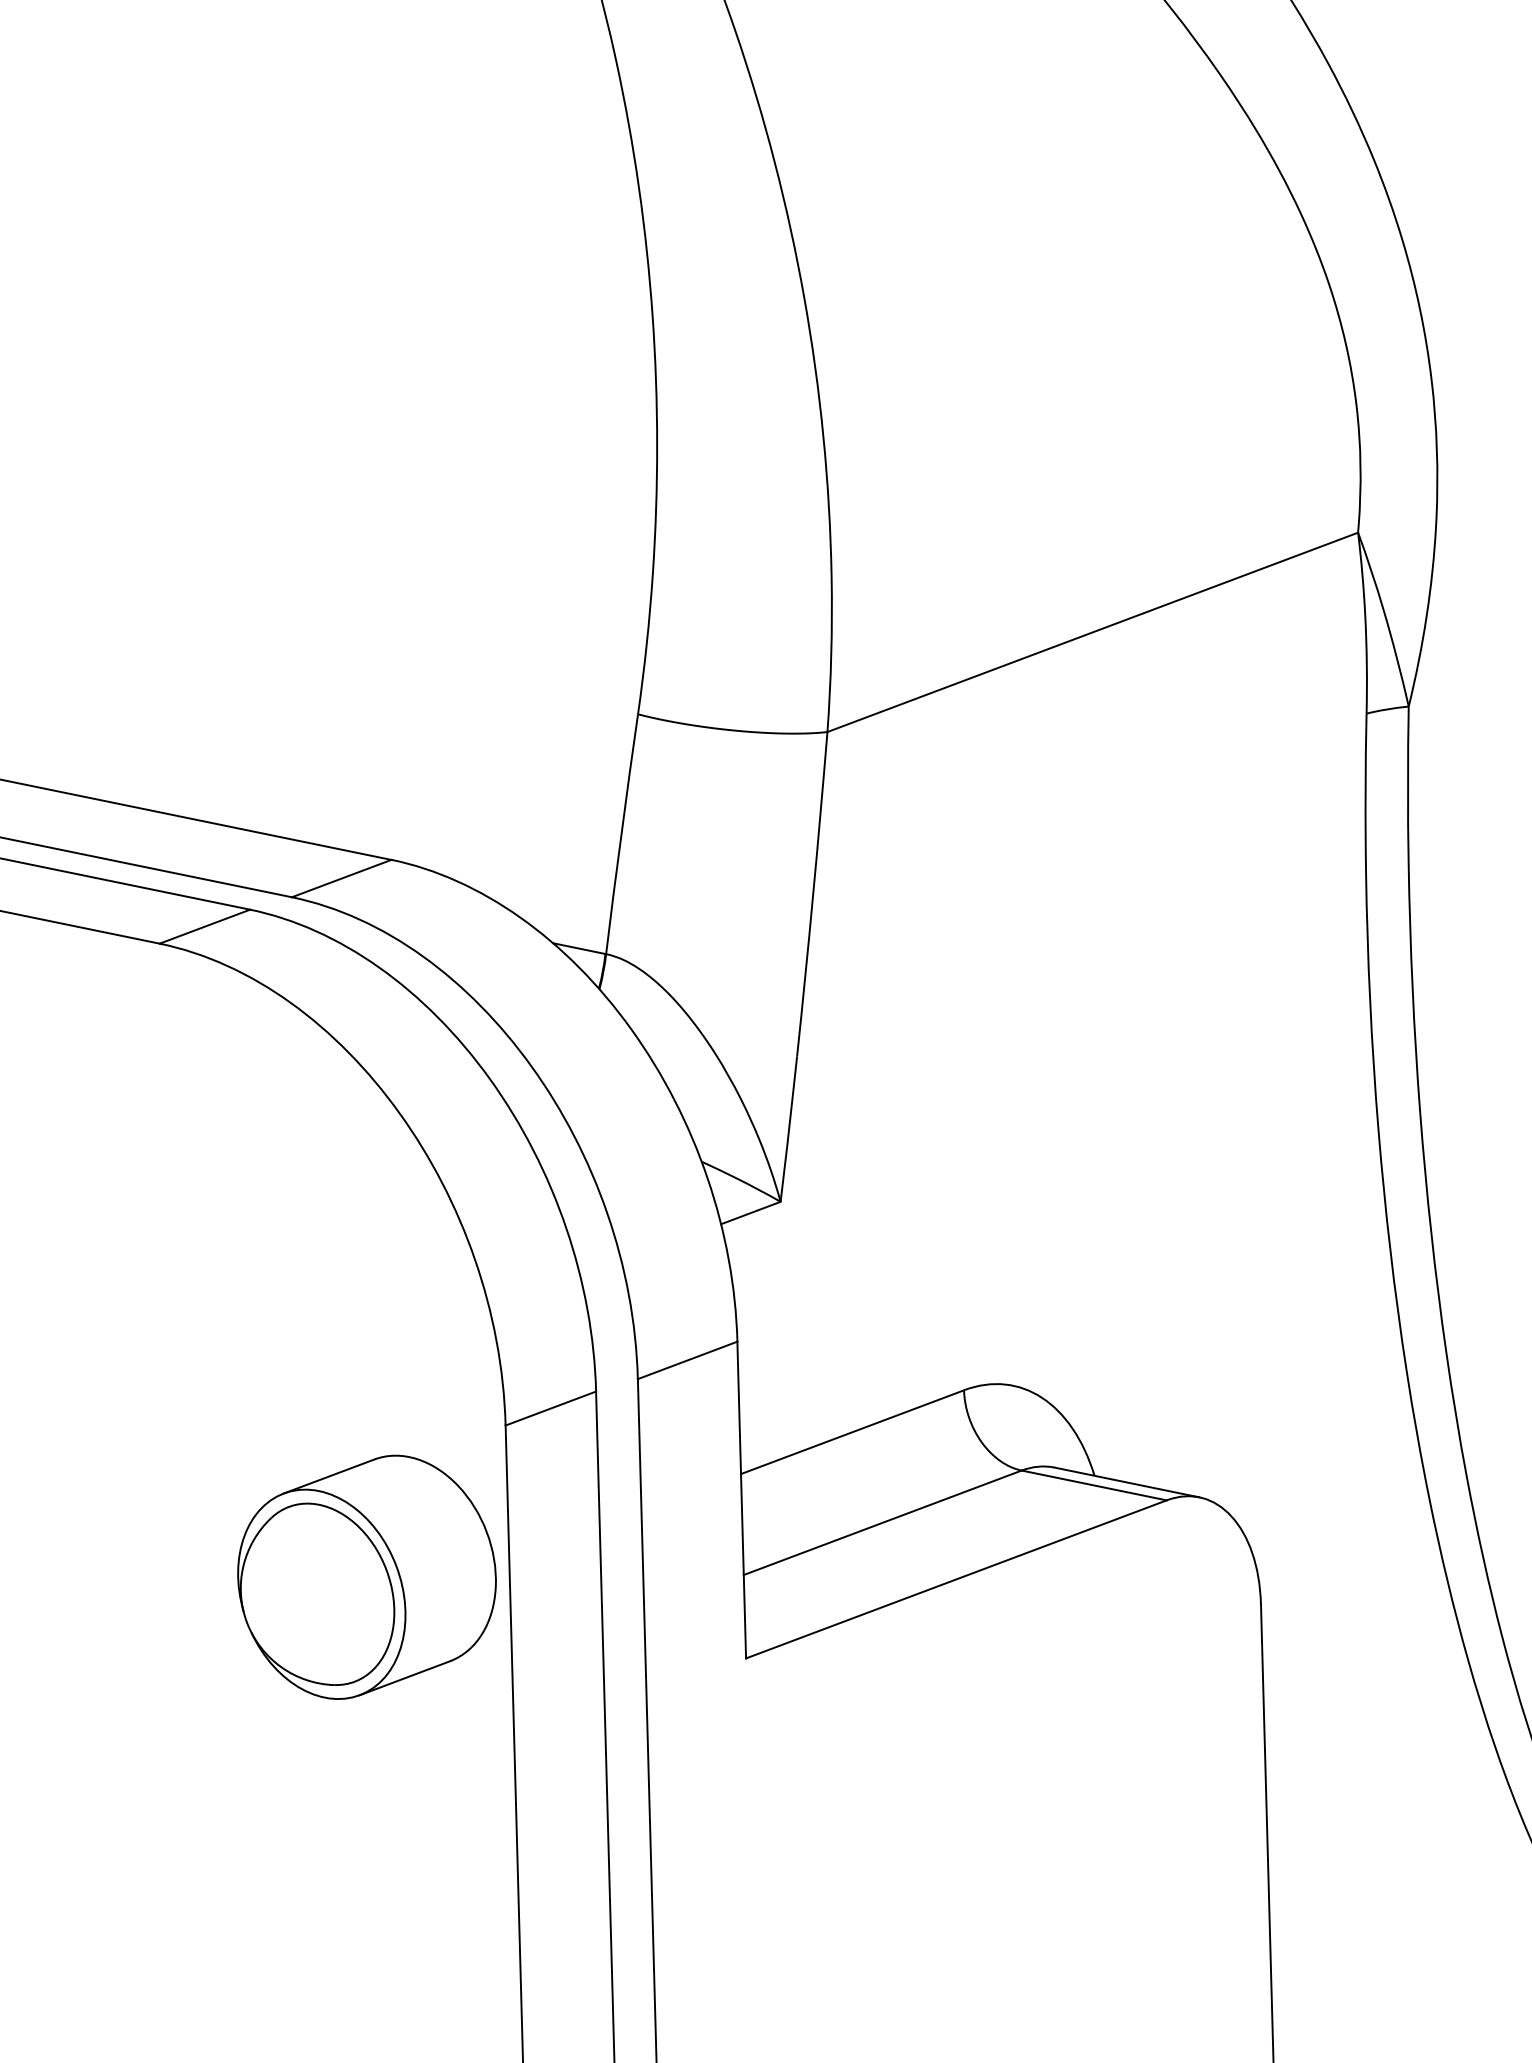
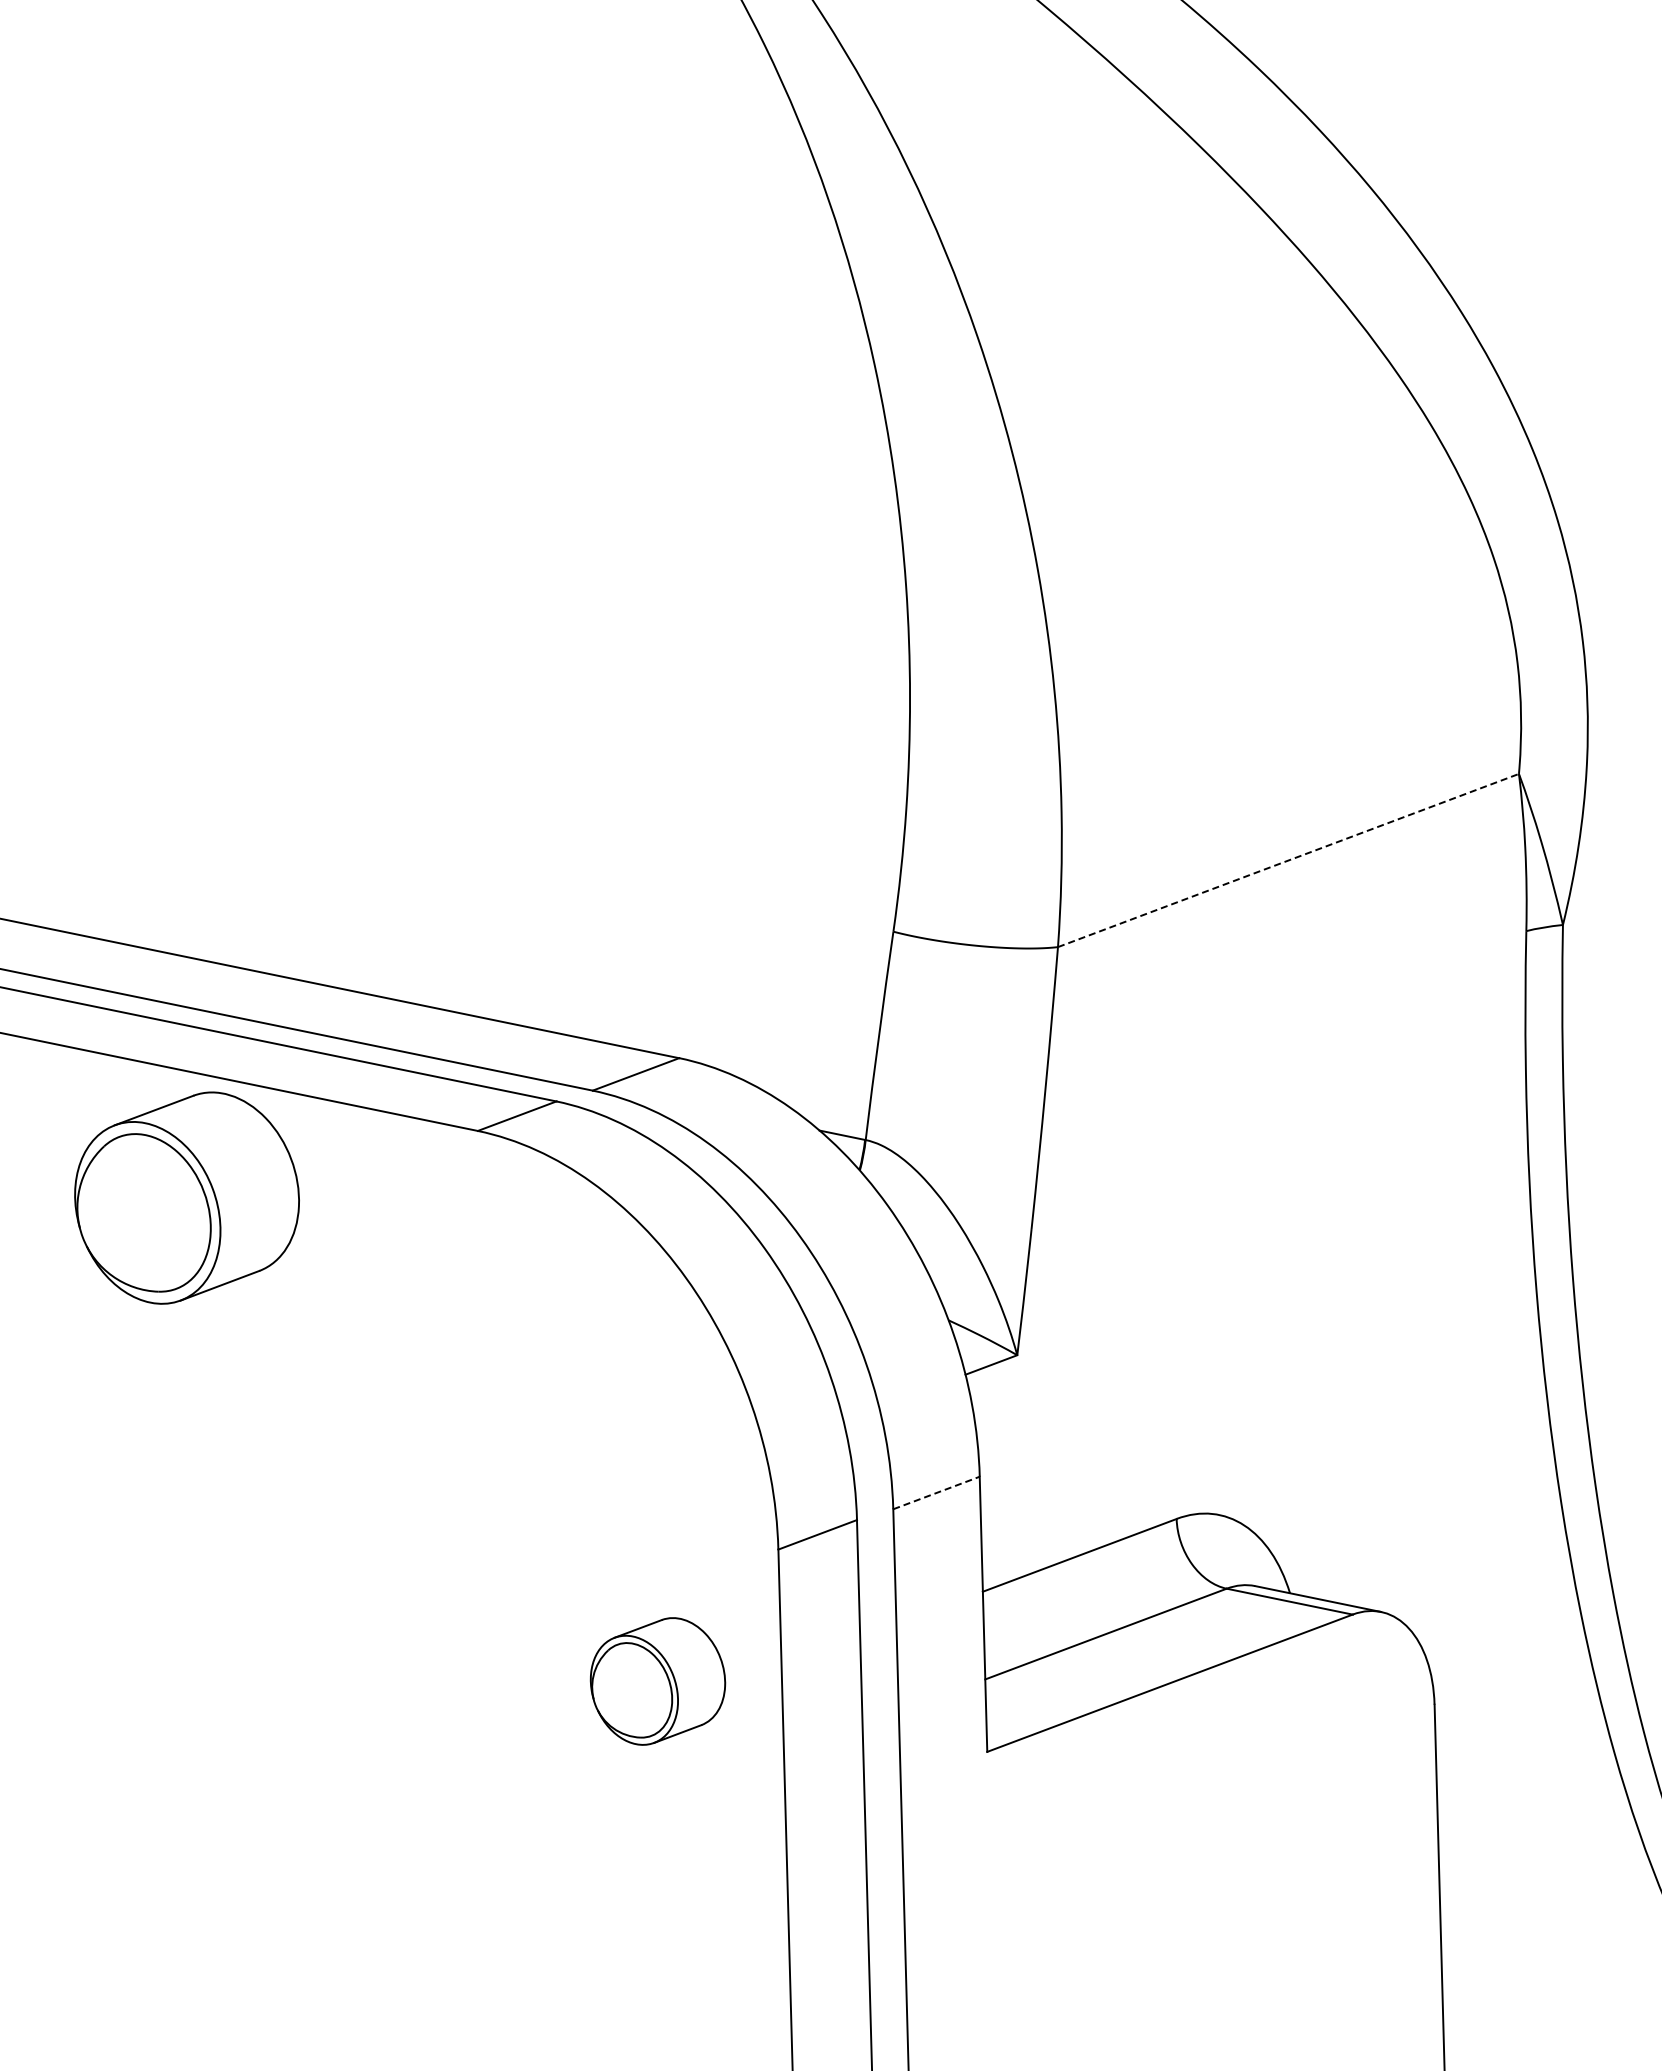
line: (1092, 632) -> (1288, 860), solid -> dashed
line: (687, 1359) -> (936, 1492), solid -> dashed
part: (366, 1577) -> (657, 1681), size x0.6

